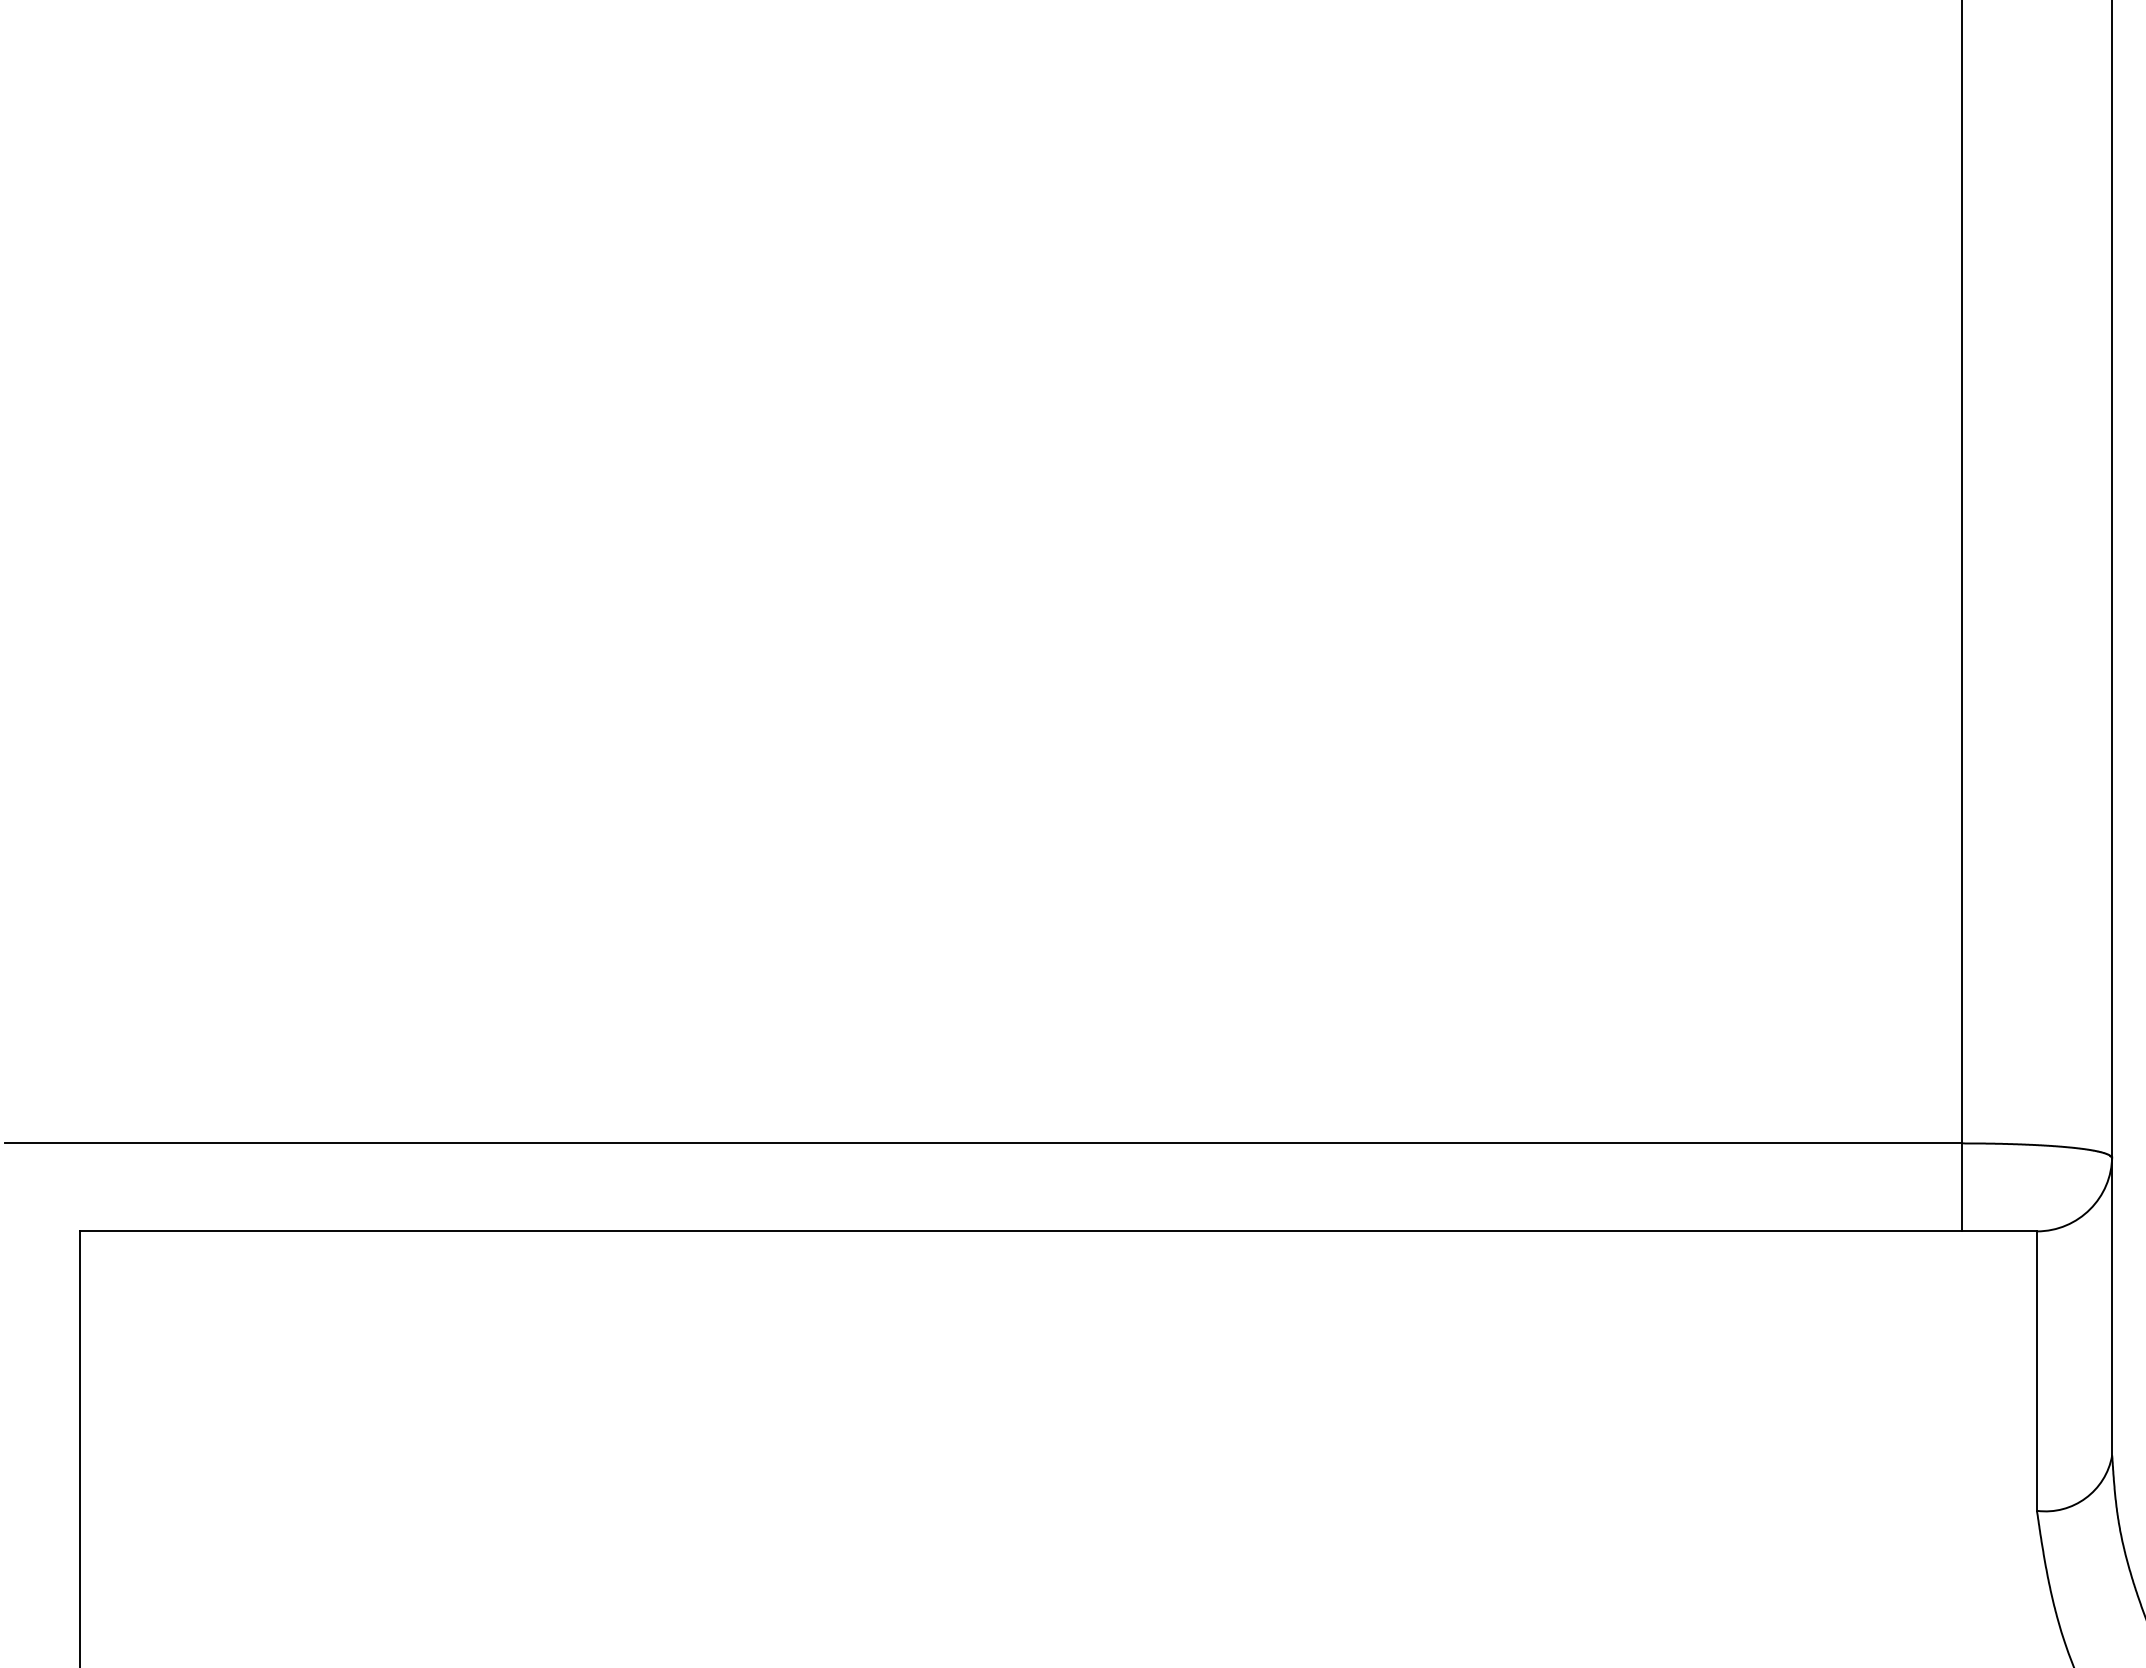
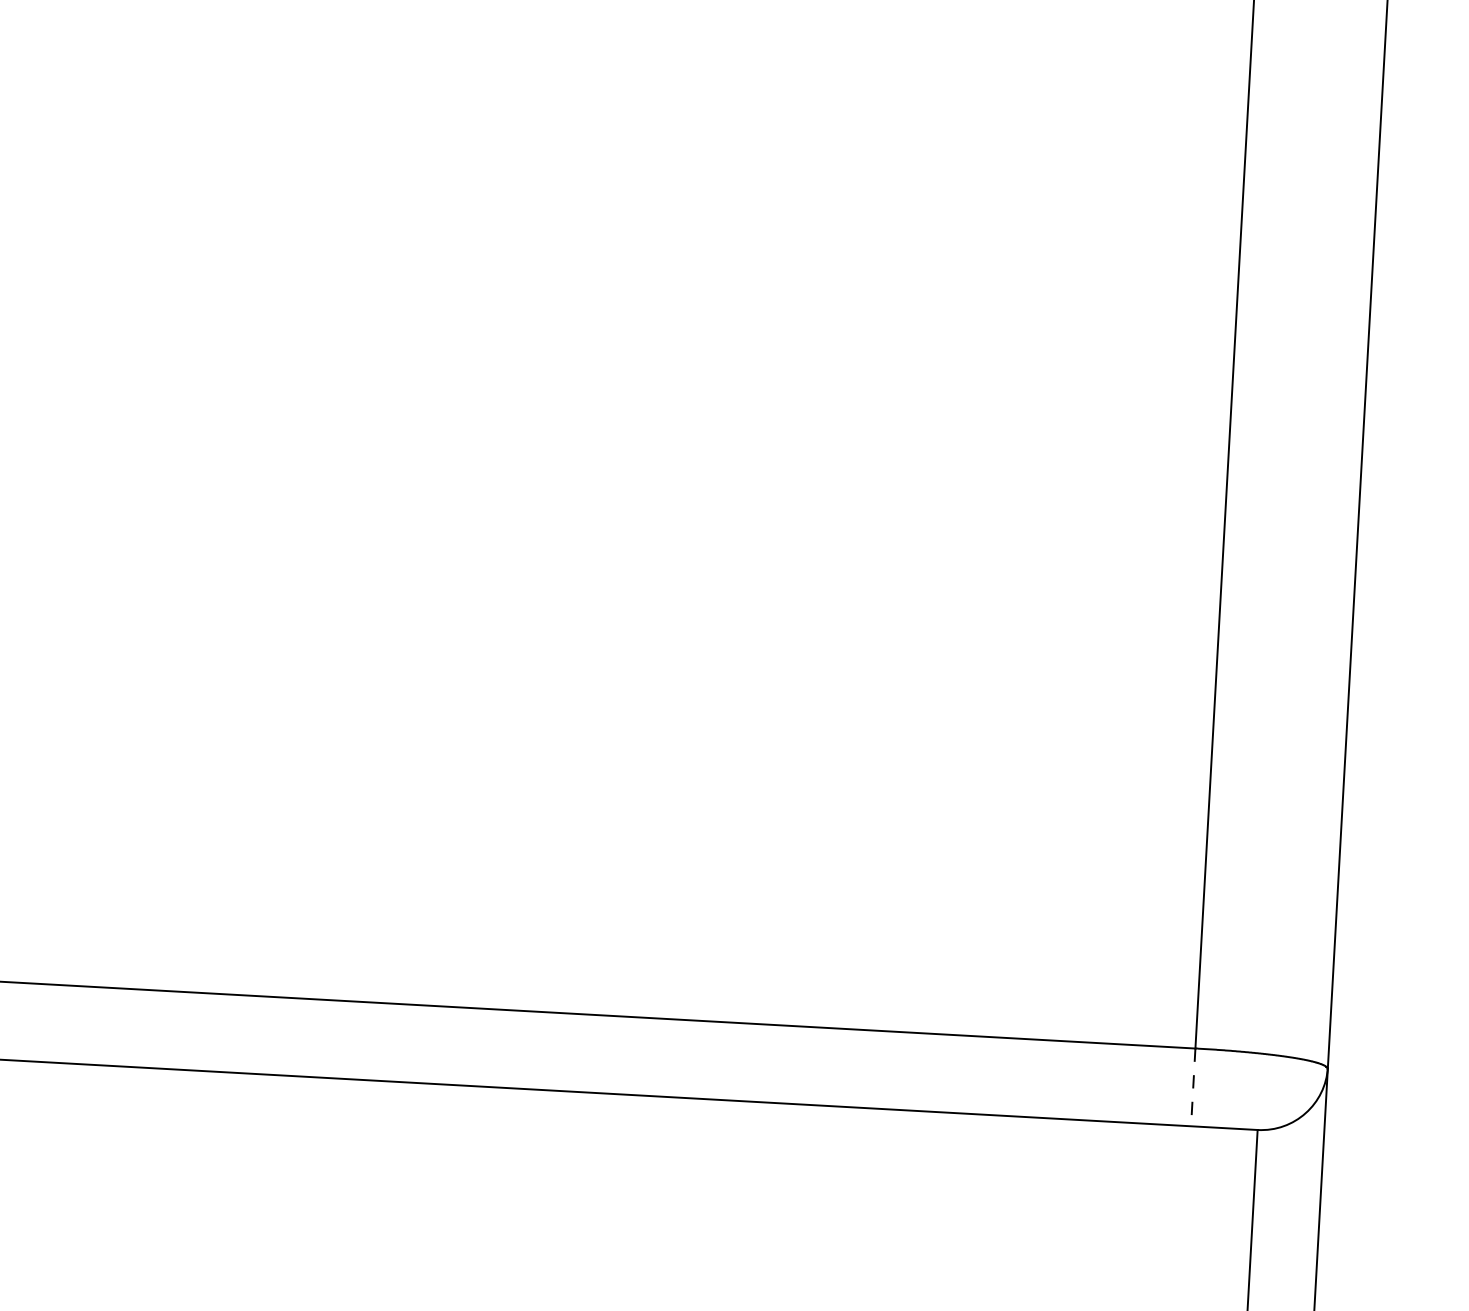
line: (1961, 1187) -> (1193, 1087), solid -> dashed

